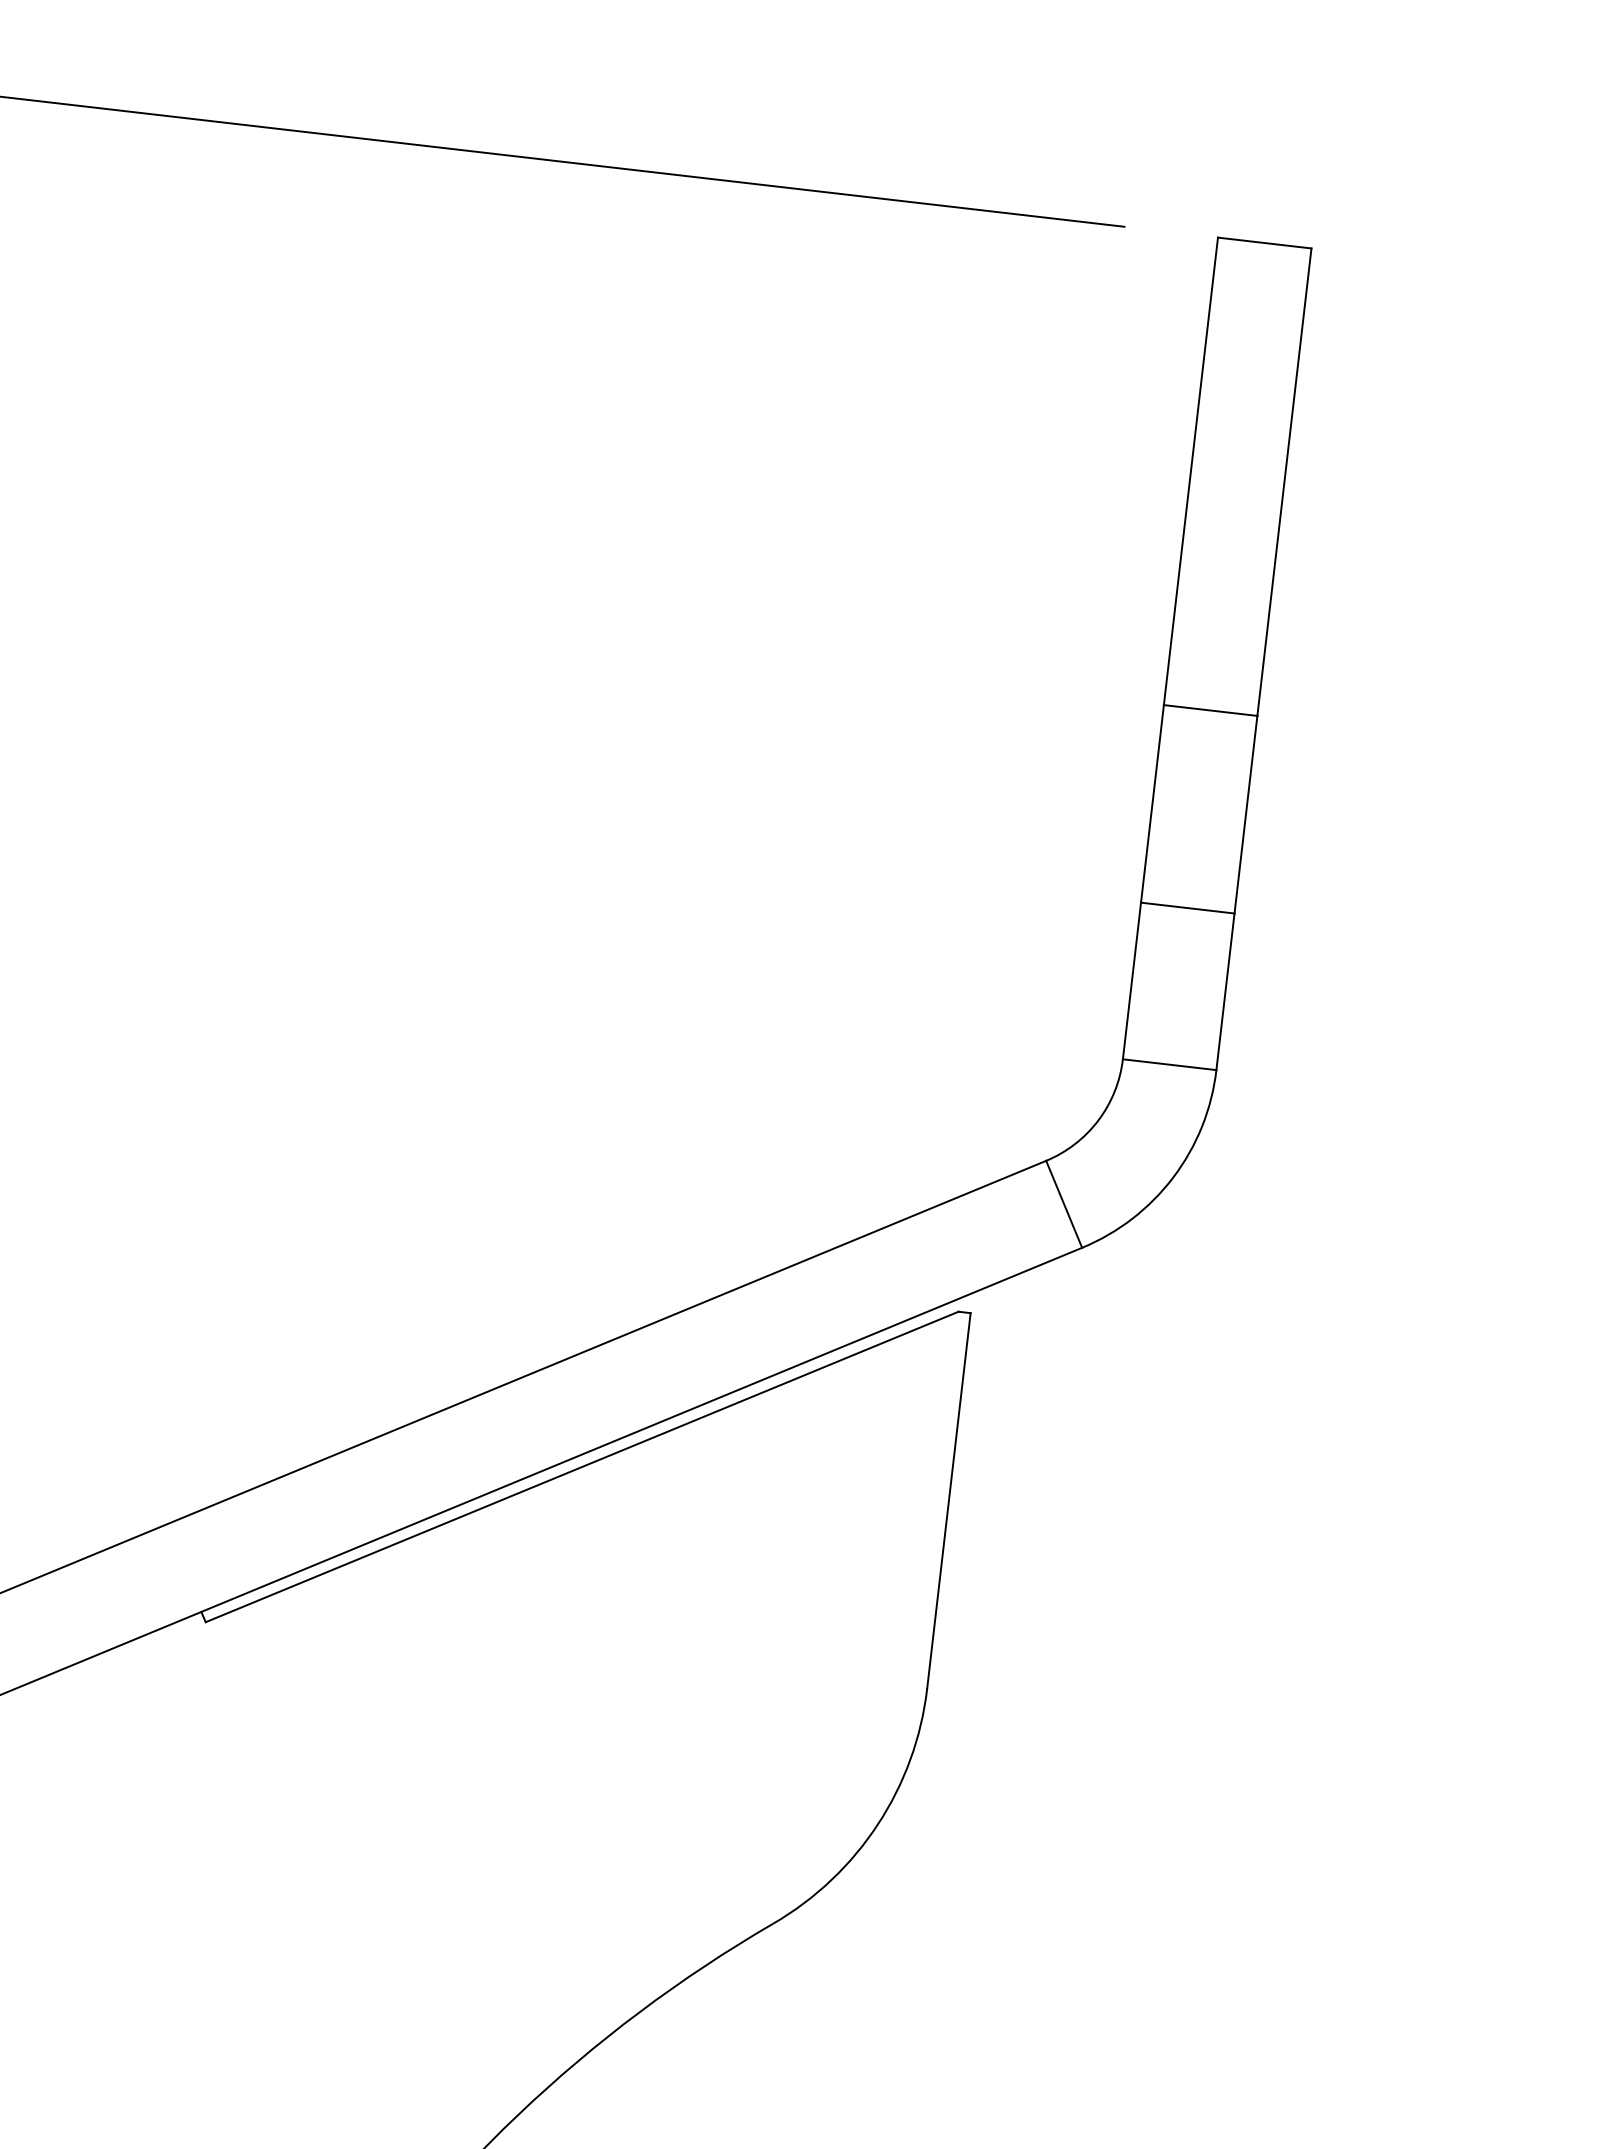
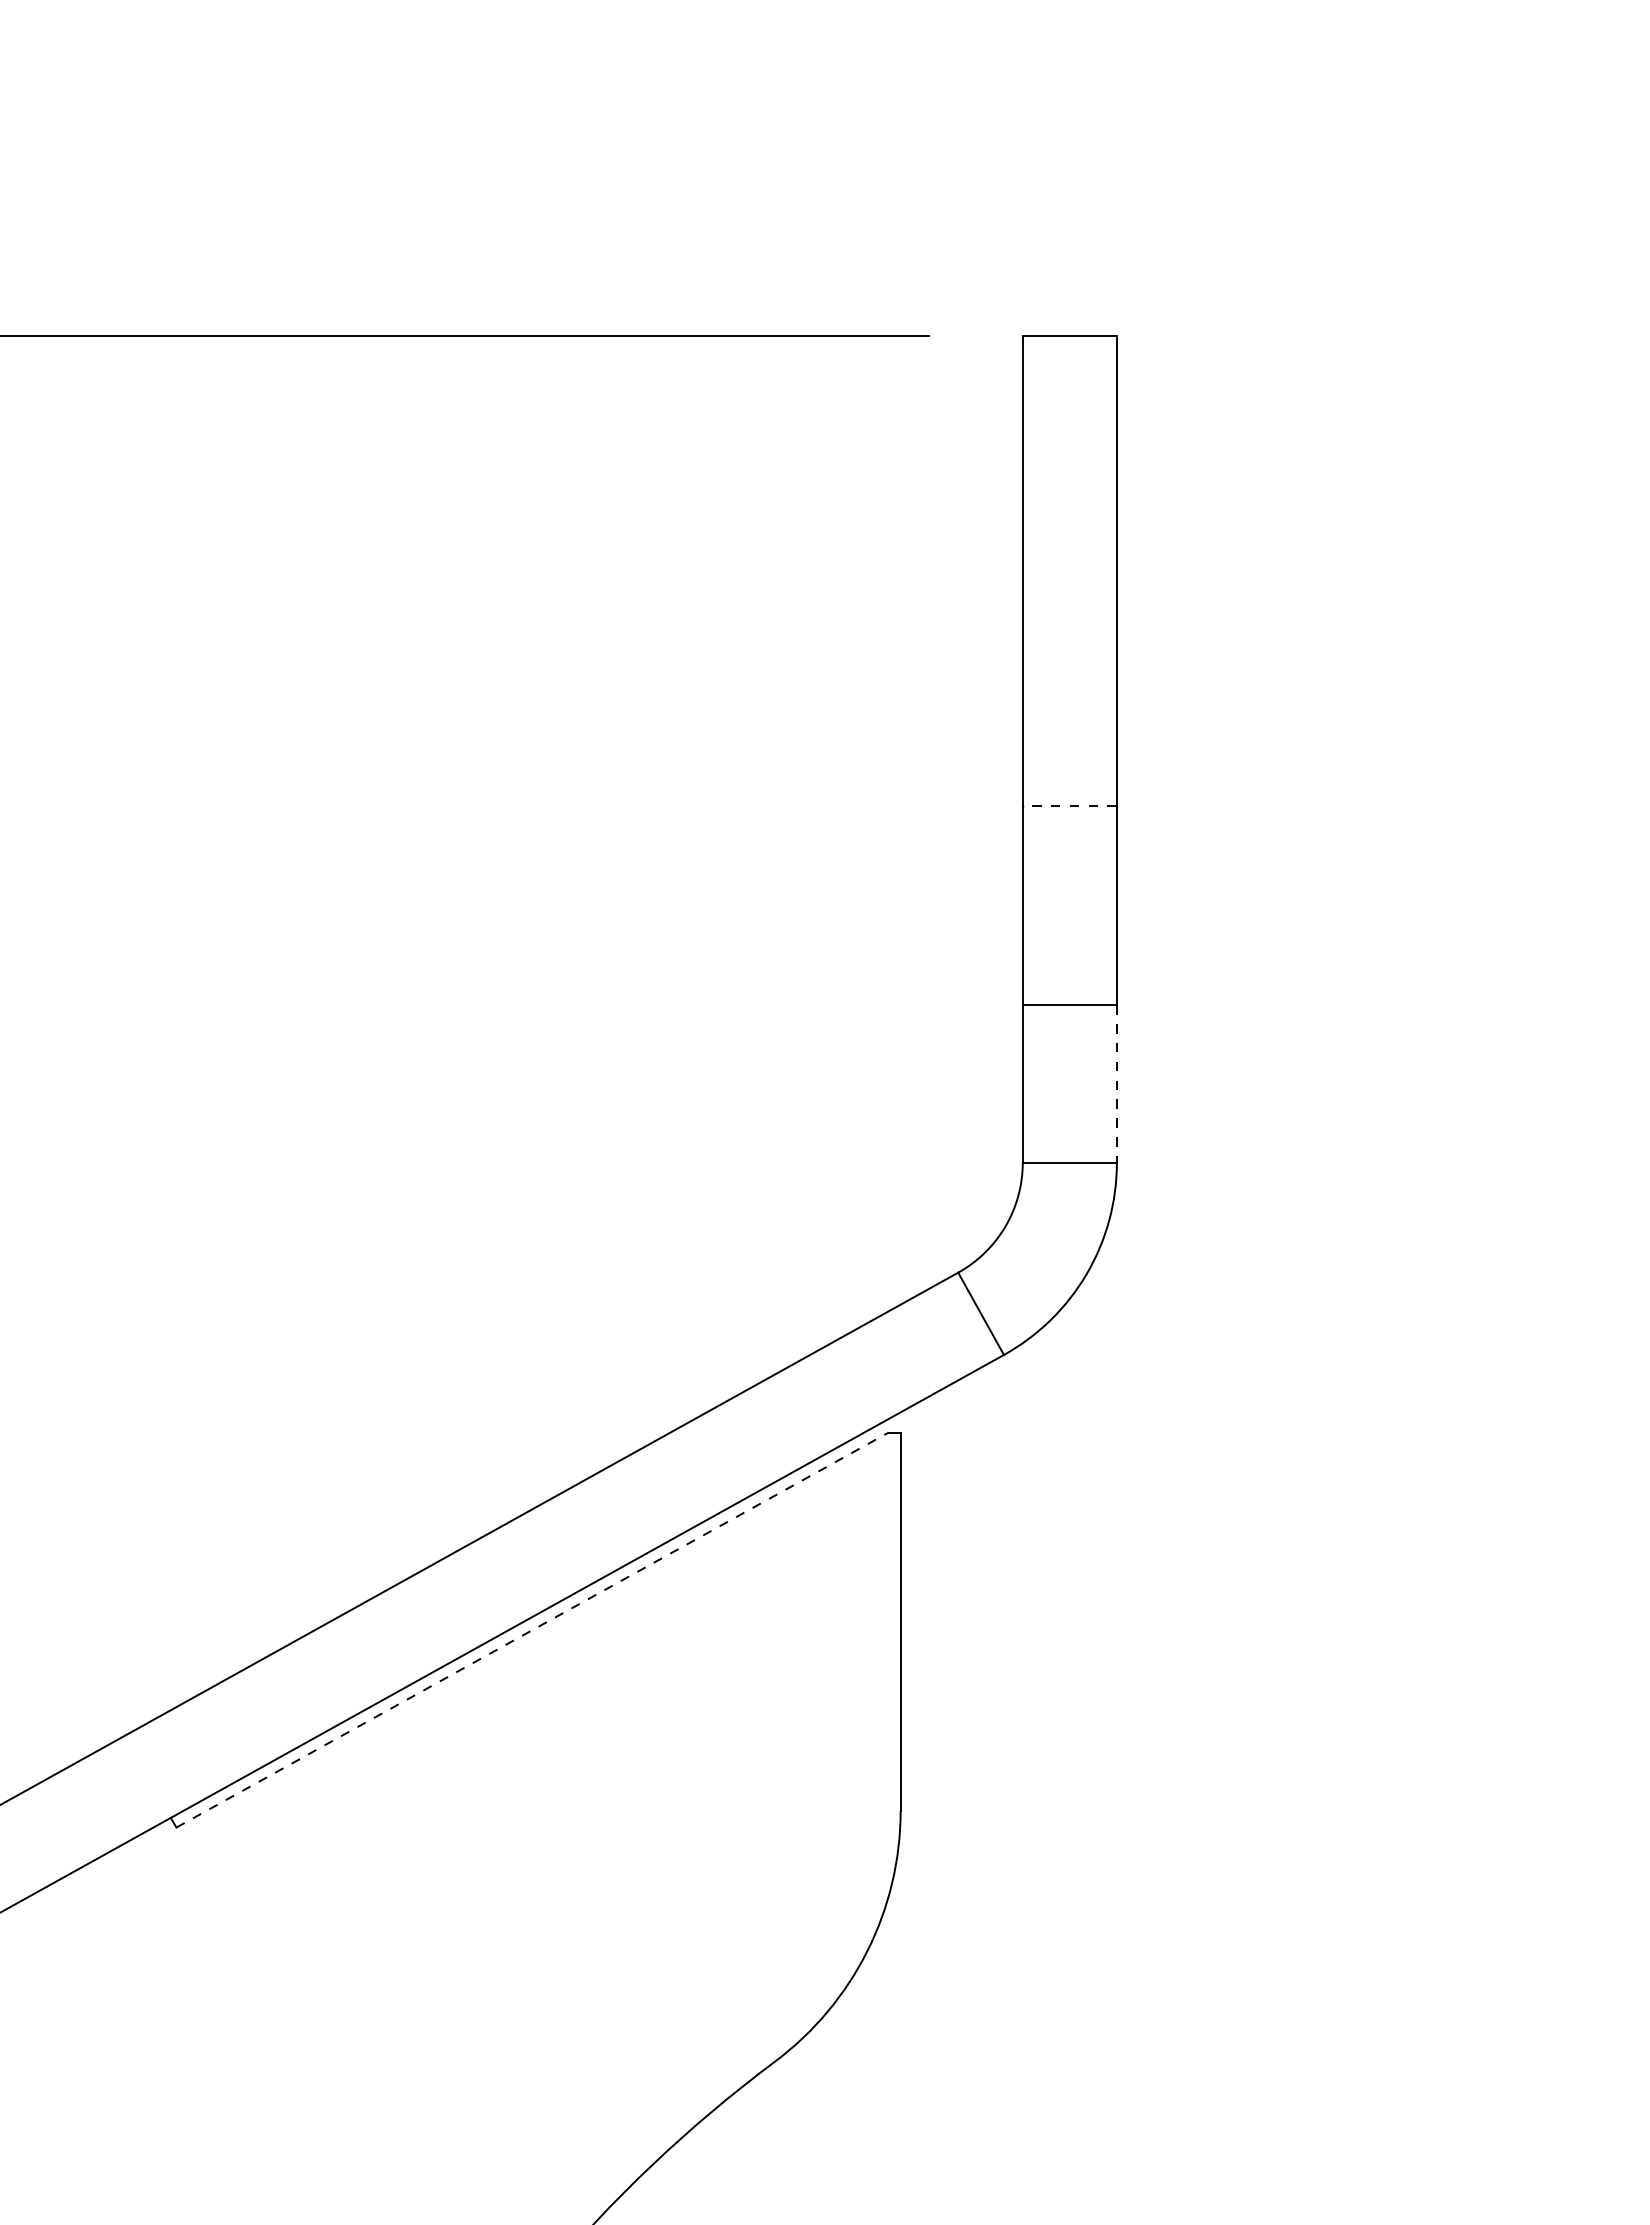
line: (1210, 710) -> (1069, 806), solid -> dashed
line: (1225, 992) -> (1116, 1084), solid -> dashed
line: (582, 1466) -> (532, 1629), solid -> dashed

